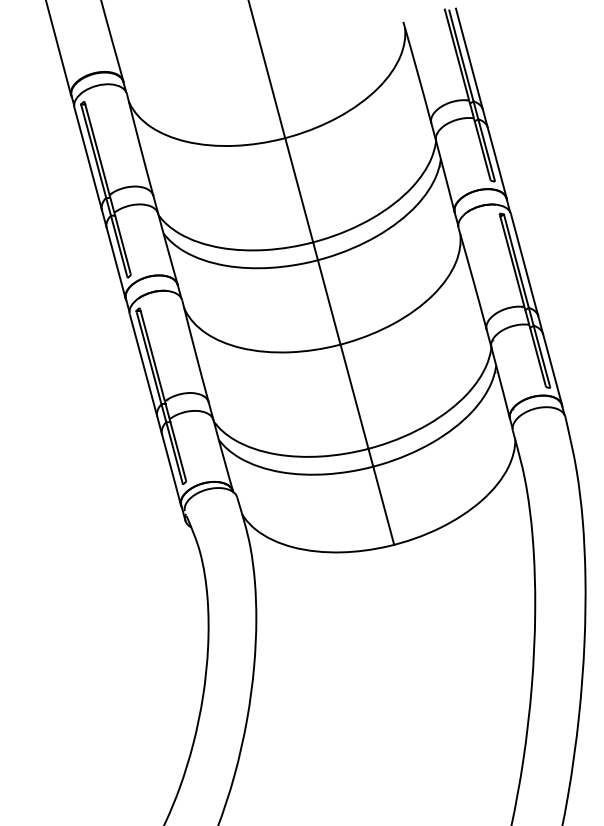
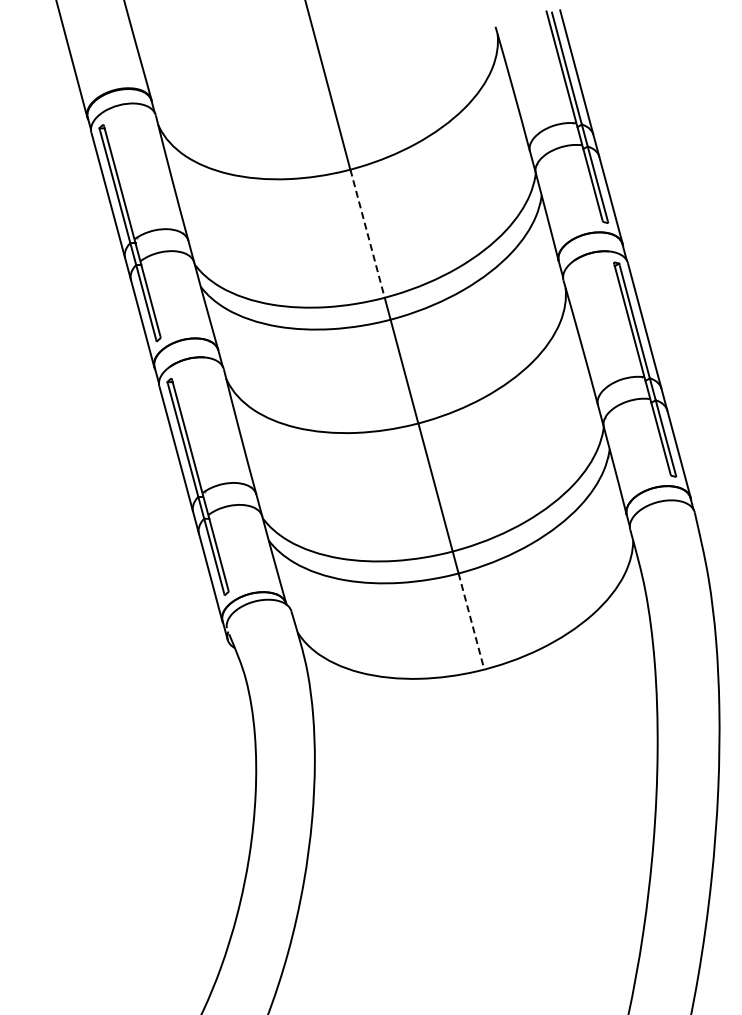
line: (299, 190) -> (367, 234), solid -> dashed
line: (383, 505) -> (471, 621), solid -> dashed

